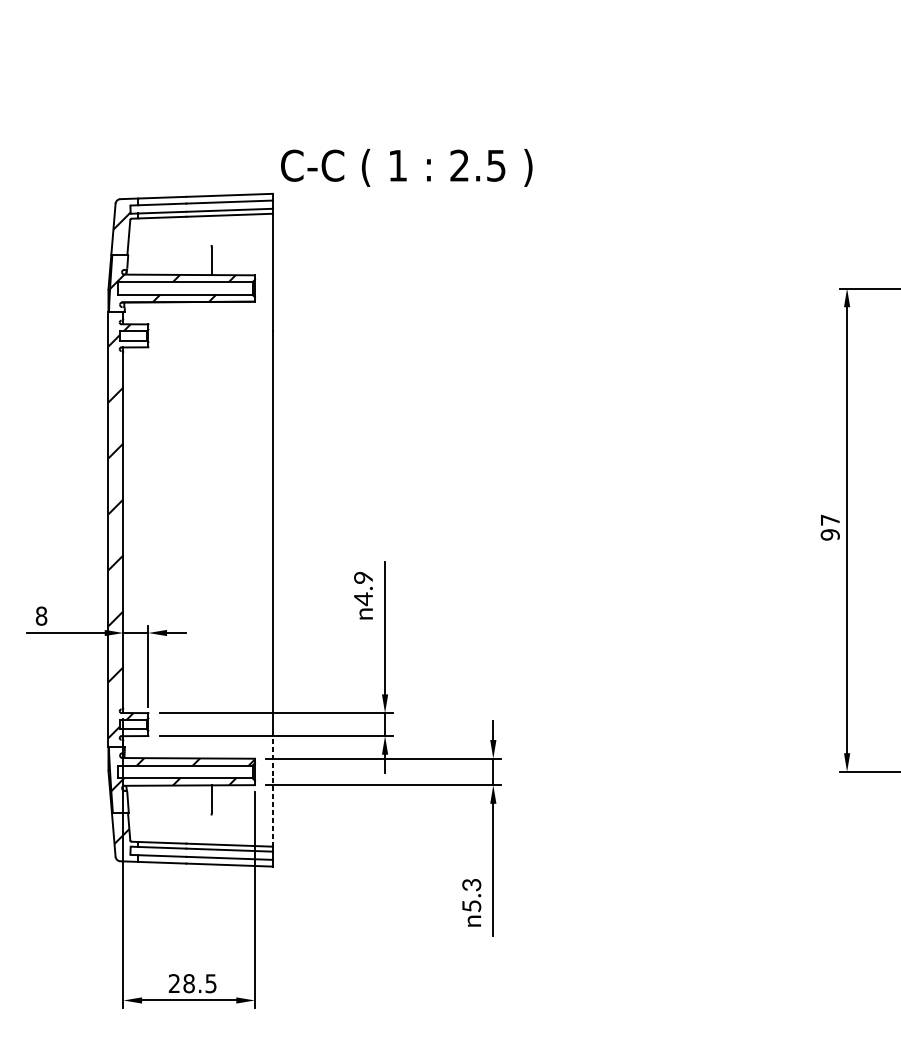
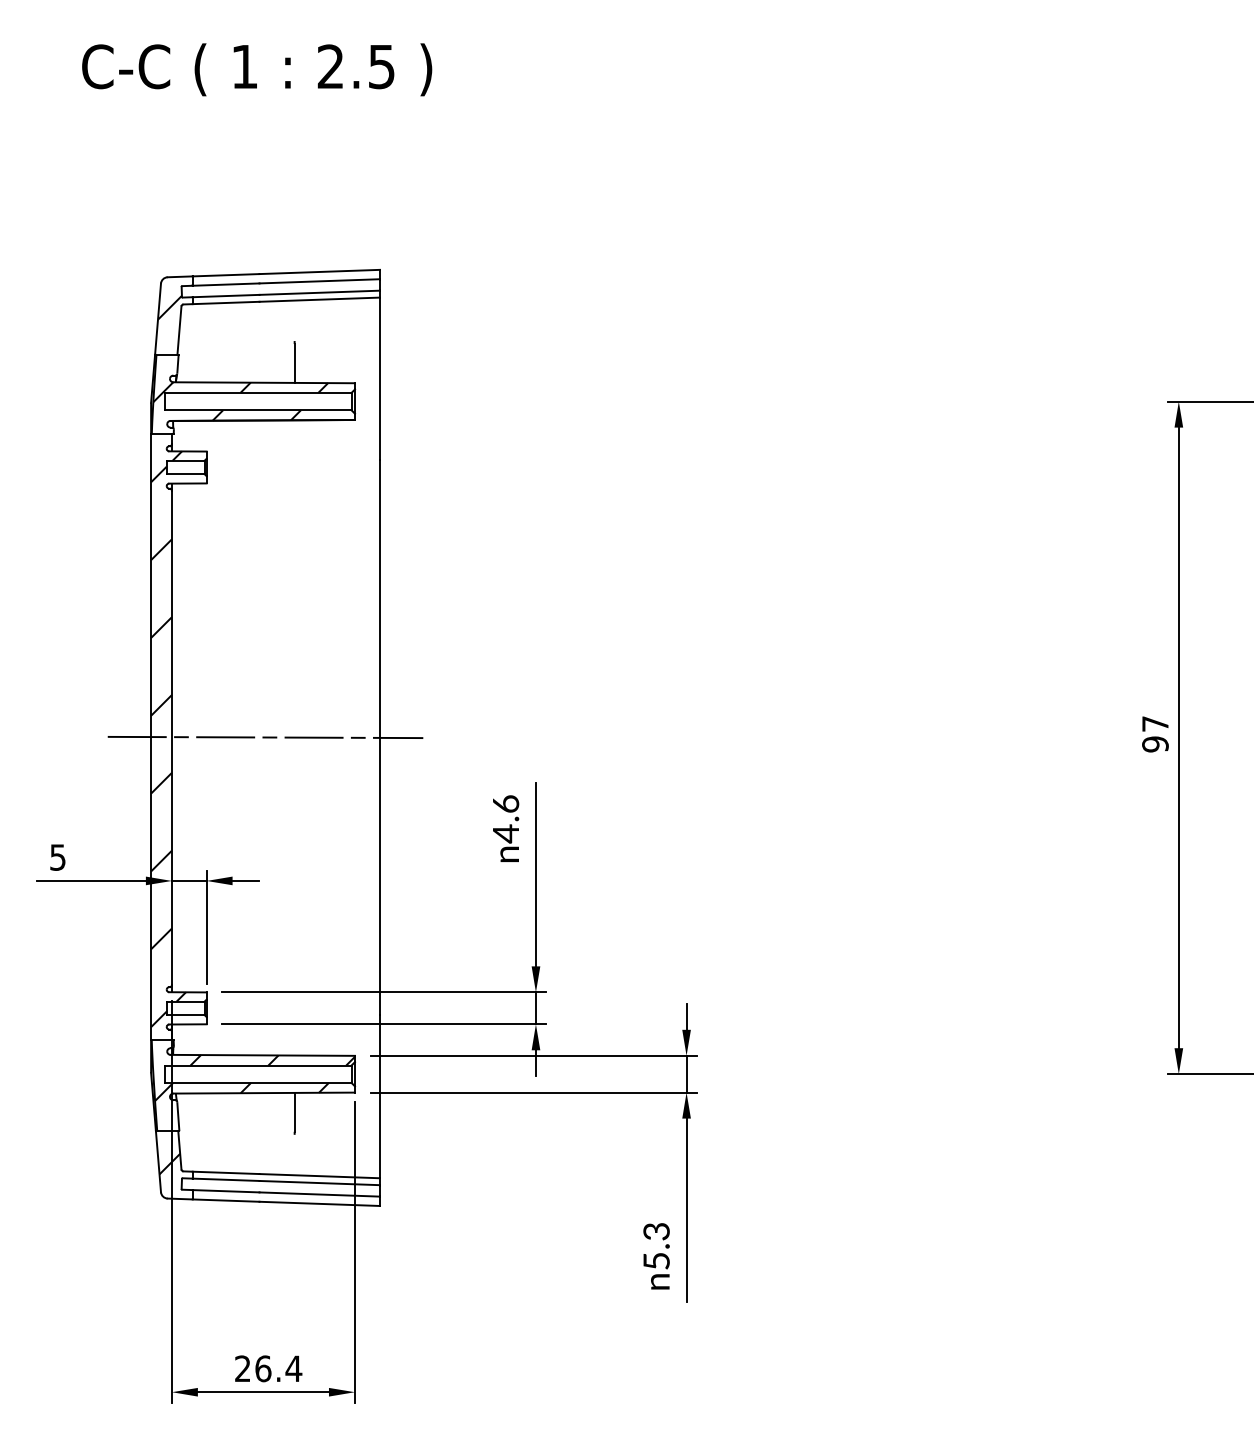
text: (407, 167) -> (257, 69), moved
line: (190, 529) -> (265, 737), added
text: (363, 577) -> (505, 803), 4.9 -> 4.6
text: (41, 616) -> (57, 857), 8 -> 5
line: (272, 787) -> (379, 1096), dashed -> solid
text: (200, 983) -> (278, 1368), 28.5 -> 26.4

